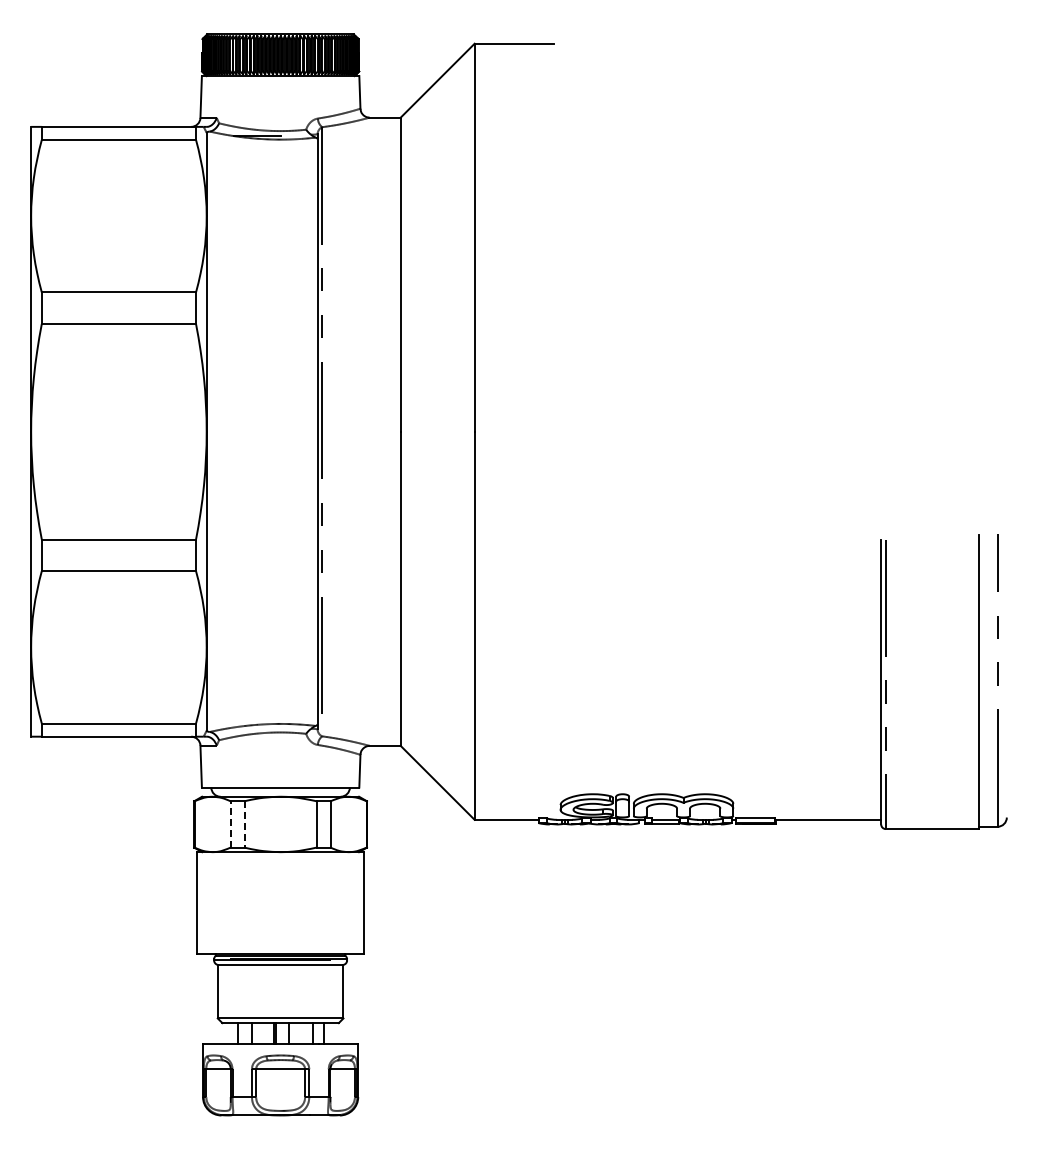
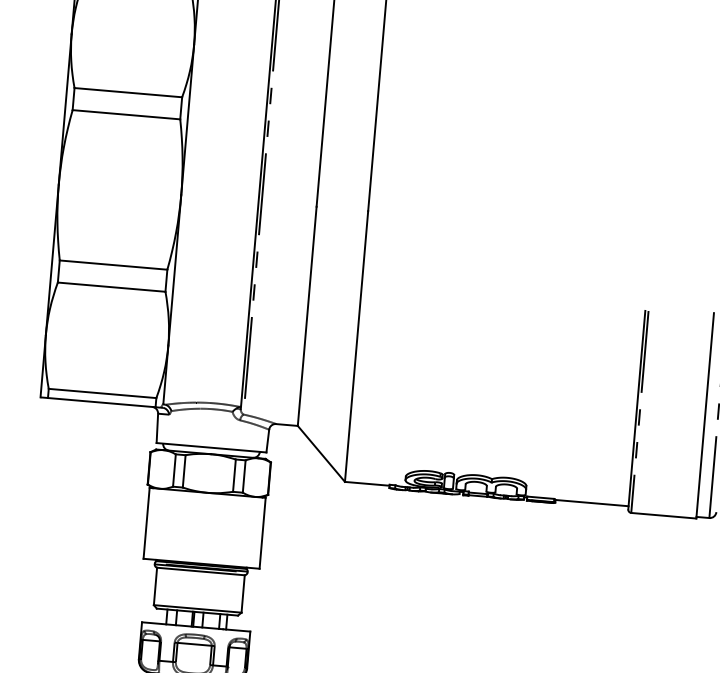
line: (230, 823) -> (174, 469), dashed -> solid
line: (244, 824) -> (184, 471), dashed -> solid

